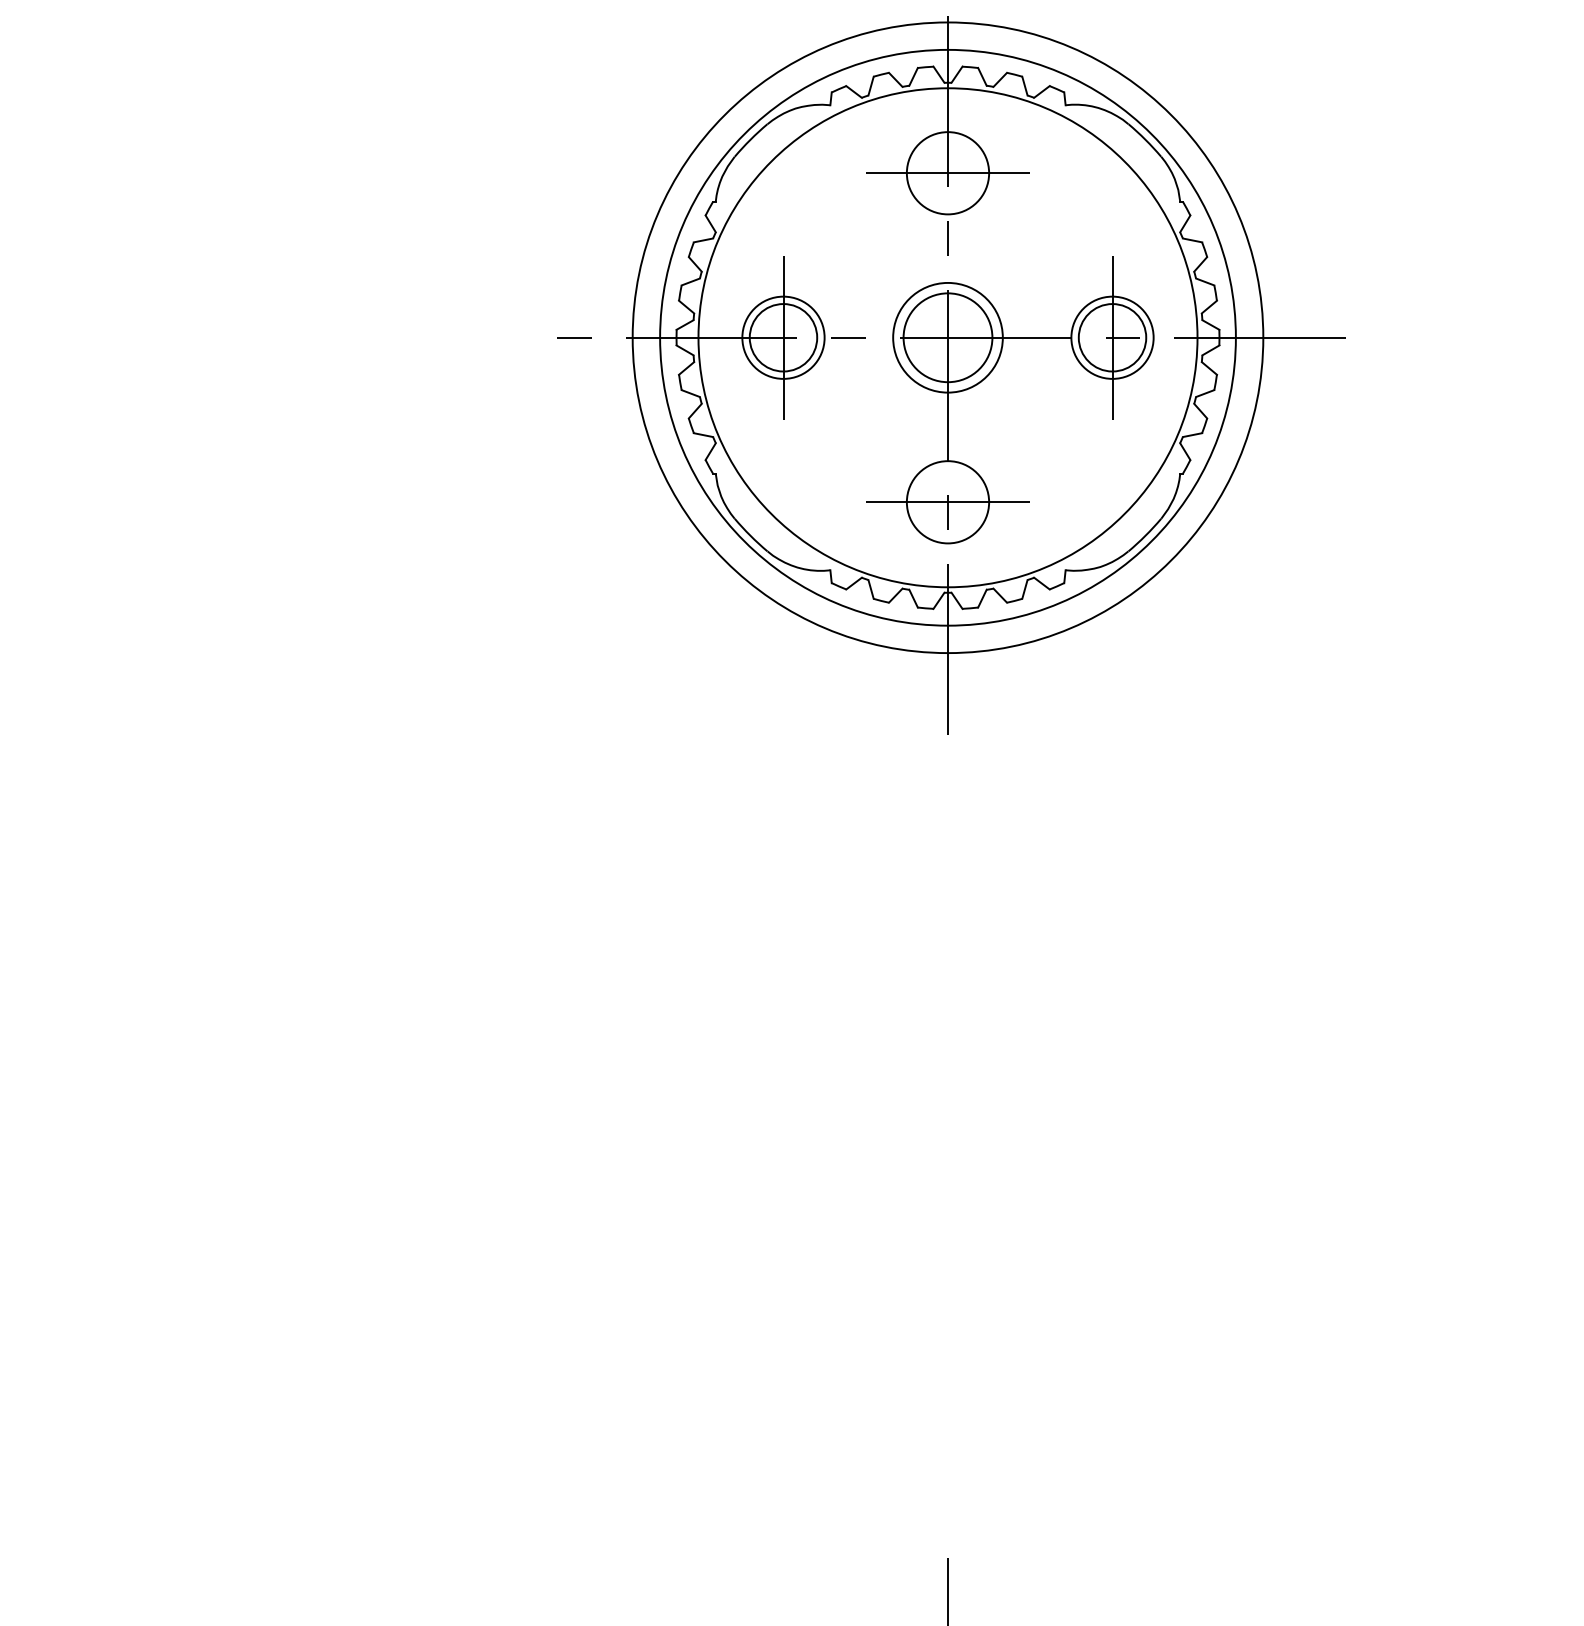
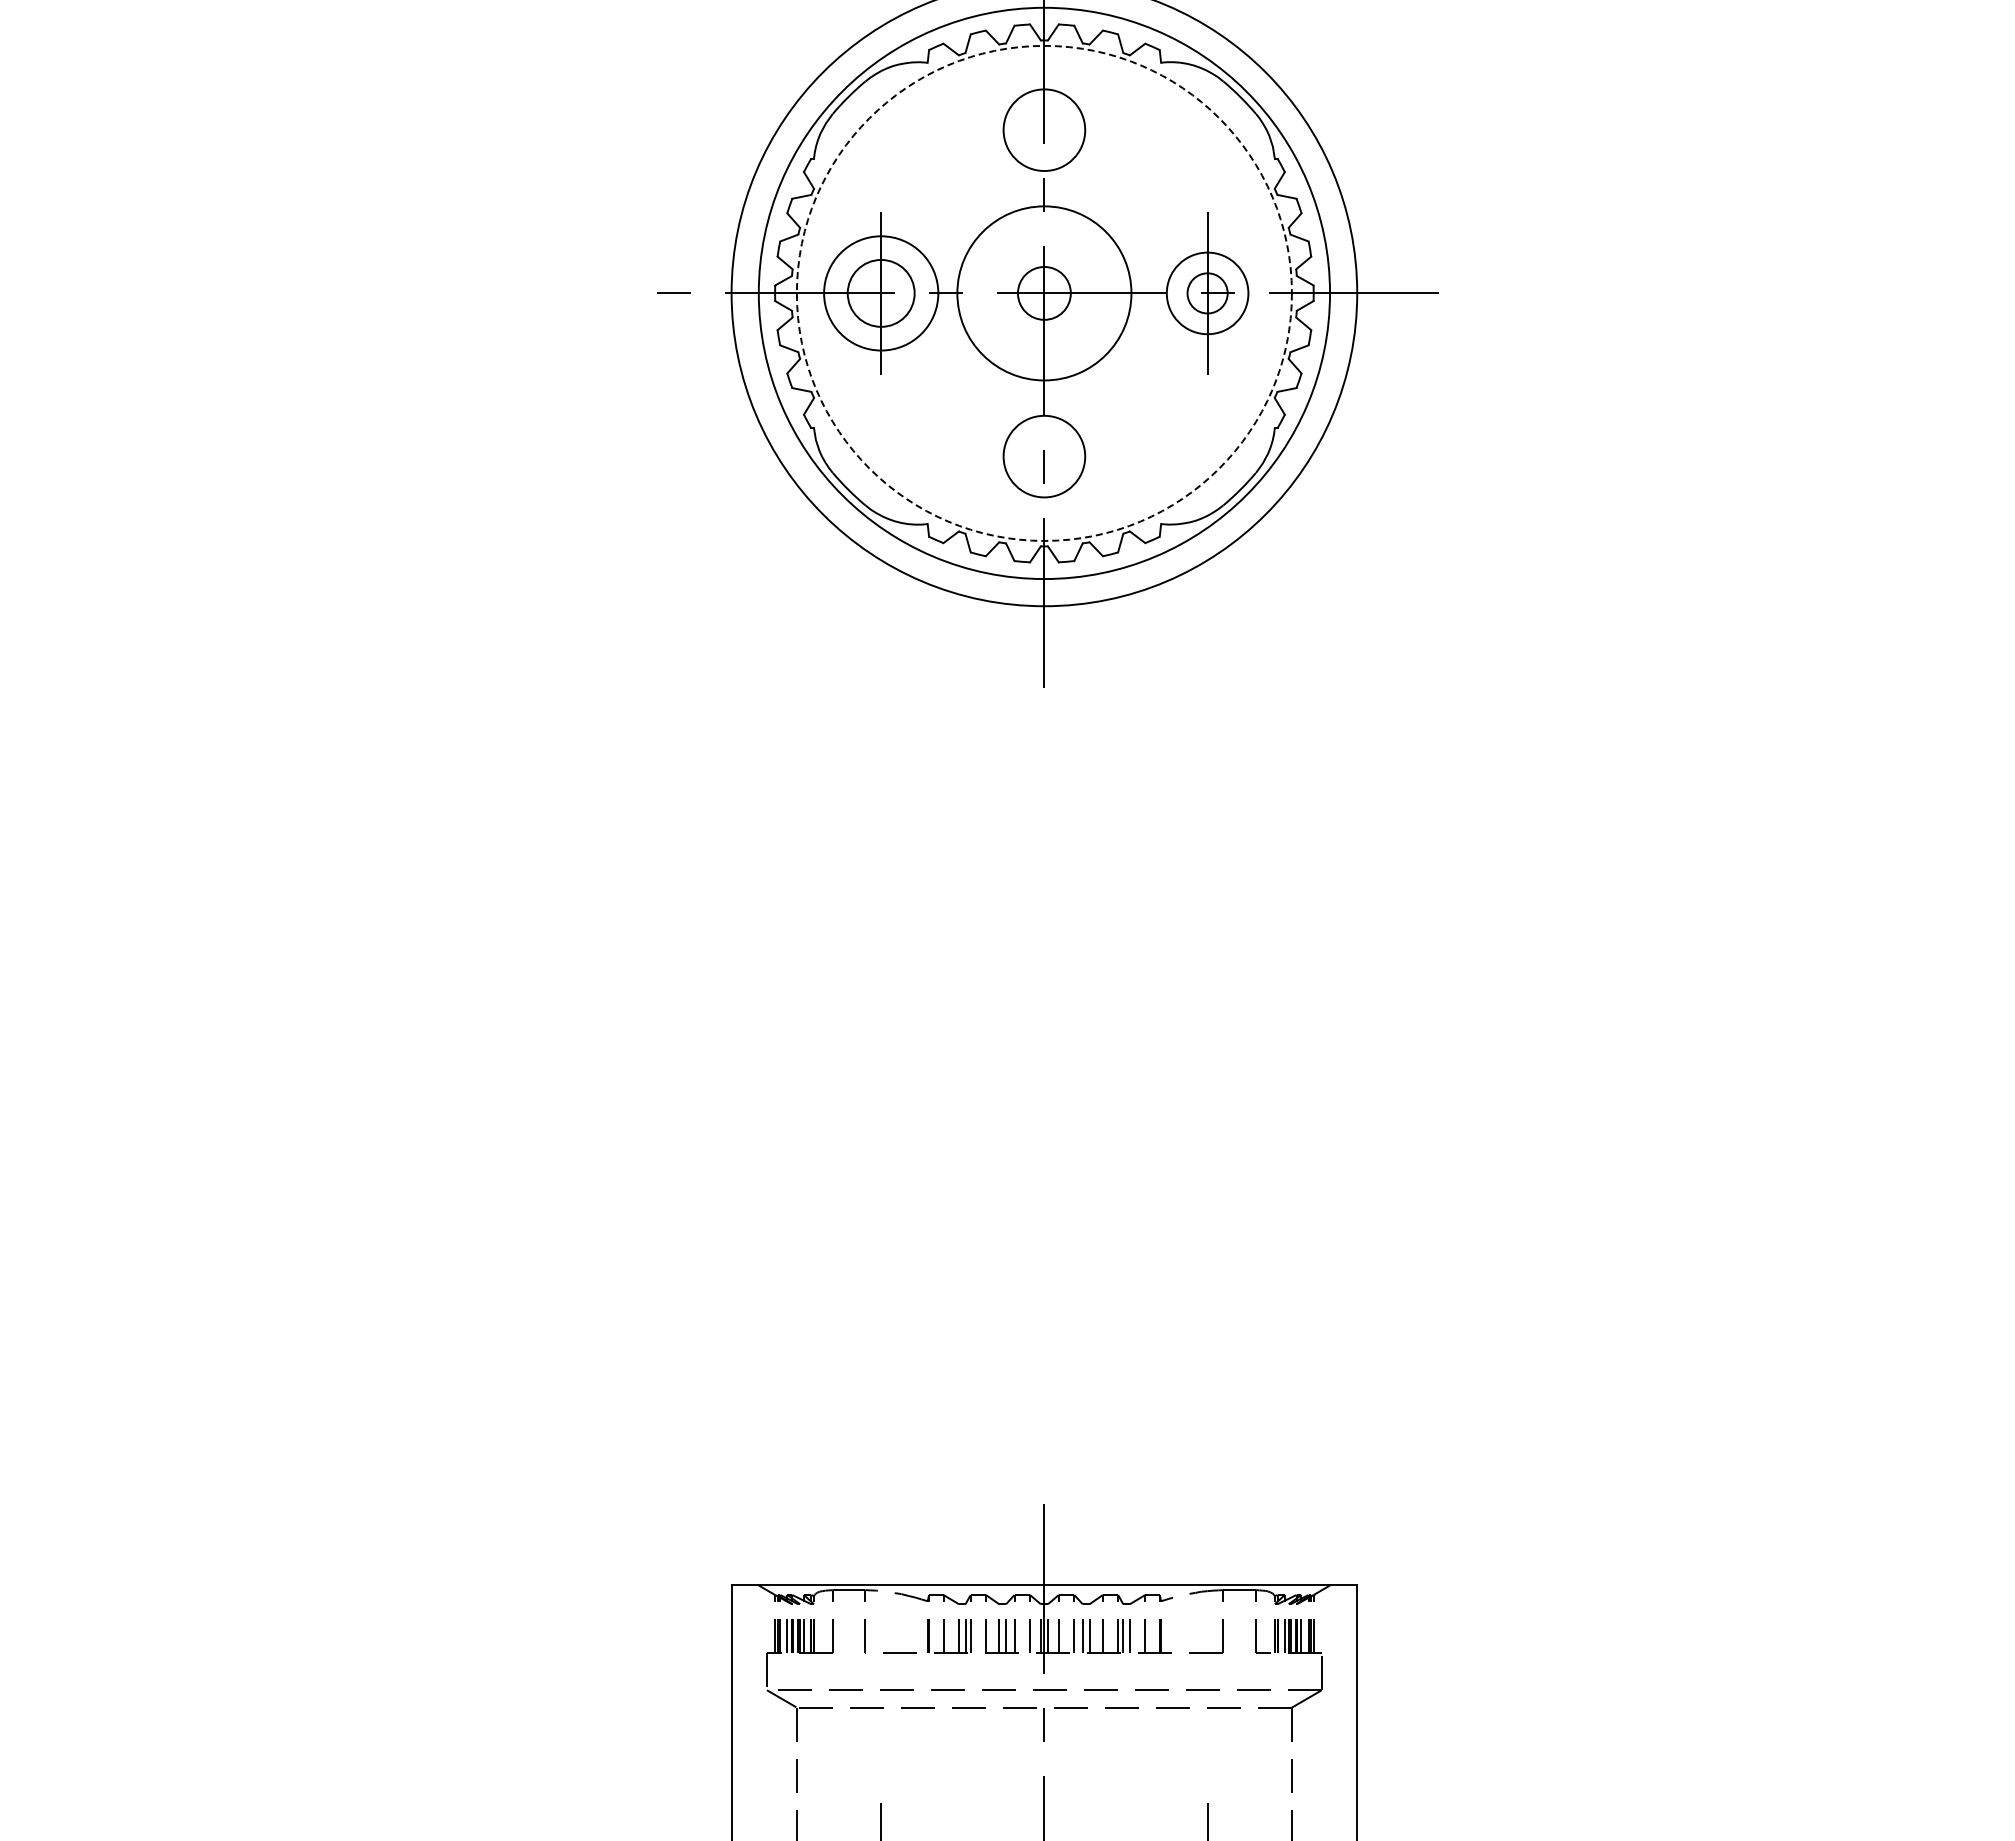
line: (948, 173) -> (1044, 130), removed
circle: (947, 336) -> (1043, 292), solid -> dashed
circle: (1112, 336) -> (1207, 292), size x0.6
circle: (783, 337) -> (881, 293), size x1.4
circle: (948, 337) -> (1044, 293), size x0.6
circle: (948, 337) -> (1044, 293), size x1.6
line: (948, 502) -> (1044, 456), removed

